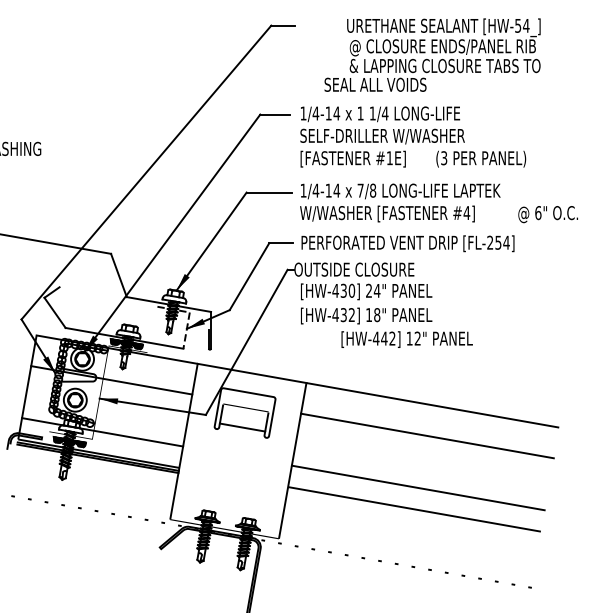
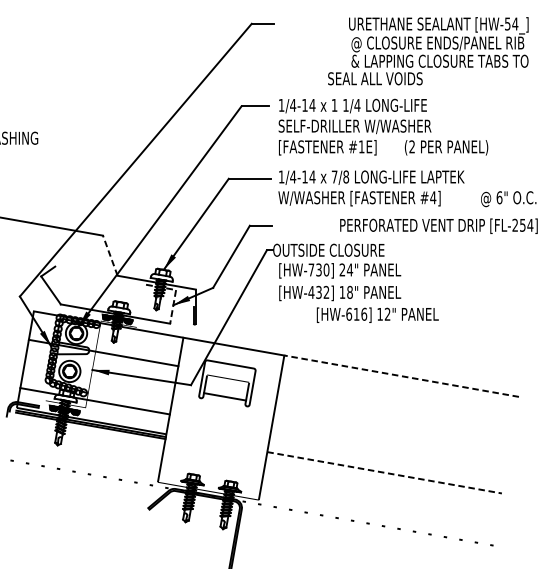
text: (432, 54) -> (428, 50), moved
text: (444, 158) -> (412, 147), (3 -> (2
text: (407, 243) -> (438, 226), moved
line: (118, 275) -> (109, 255), solid -> dashed
text: (335, 290) -> (311, 269), [HW-430] -> [HW-730]
text: (383, 338) -> (355, 314), [HW-442] -> [HW-616]
line: (432, 405) -> (401, 376), solid -> dashed
line: (427, 435) -> (396, 404), removed
line: (417, 487) -> (387, 452), removed
line: (414, 509) -> (384, 472), solid -> dashed

